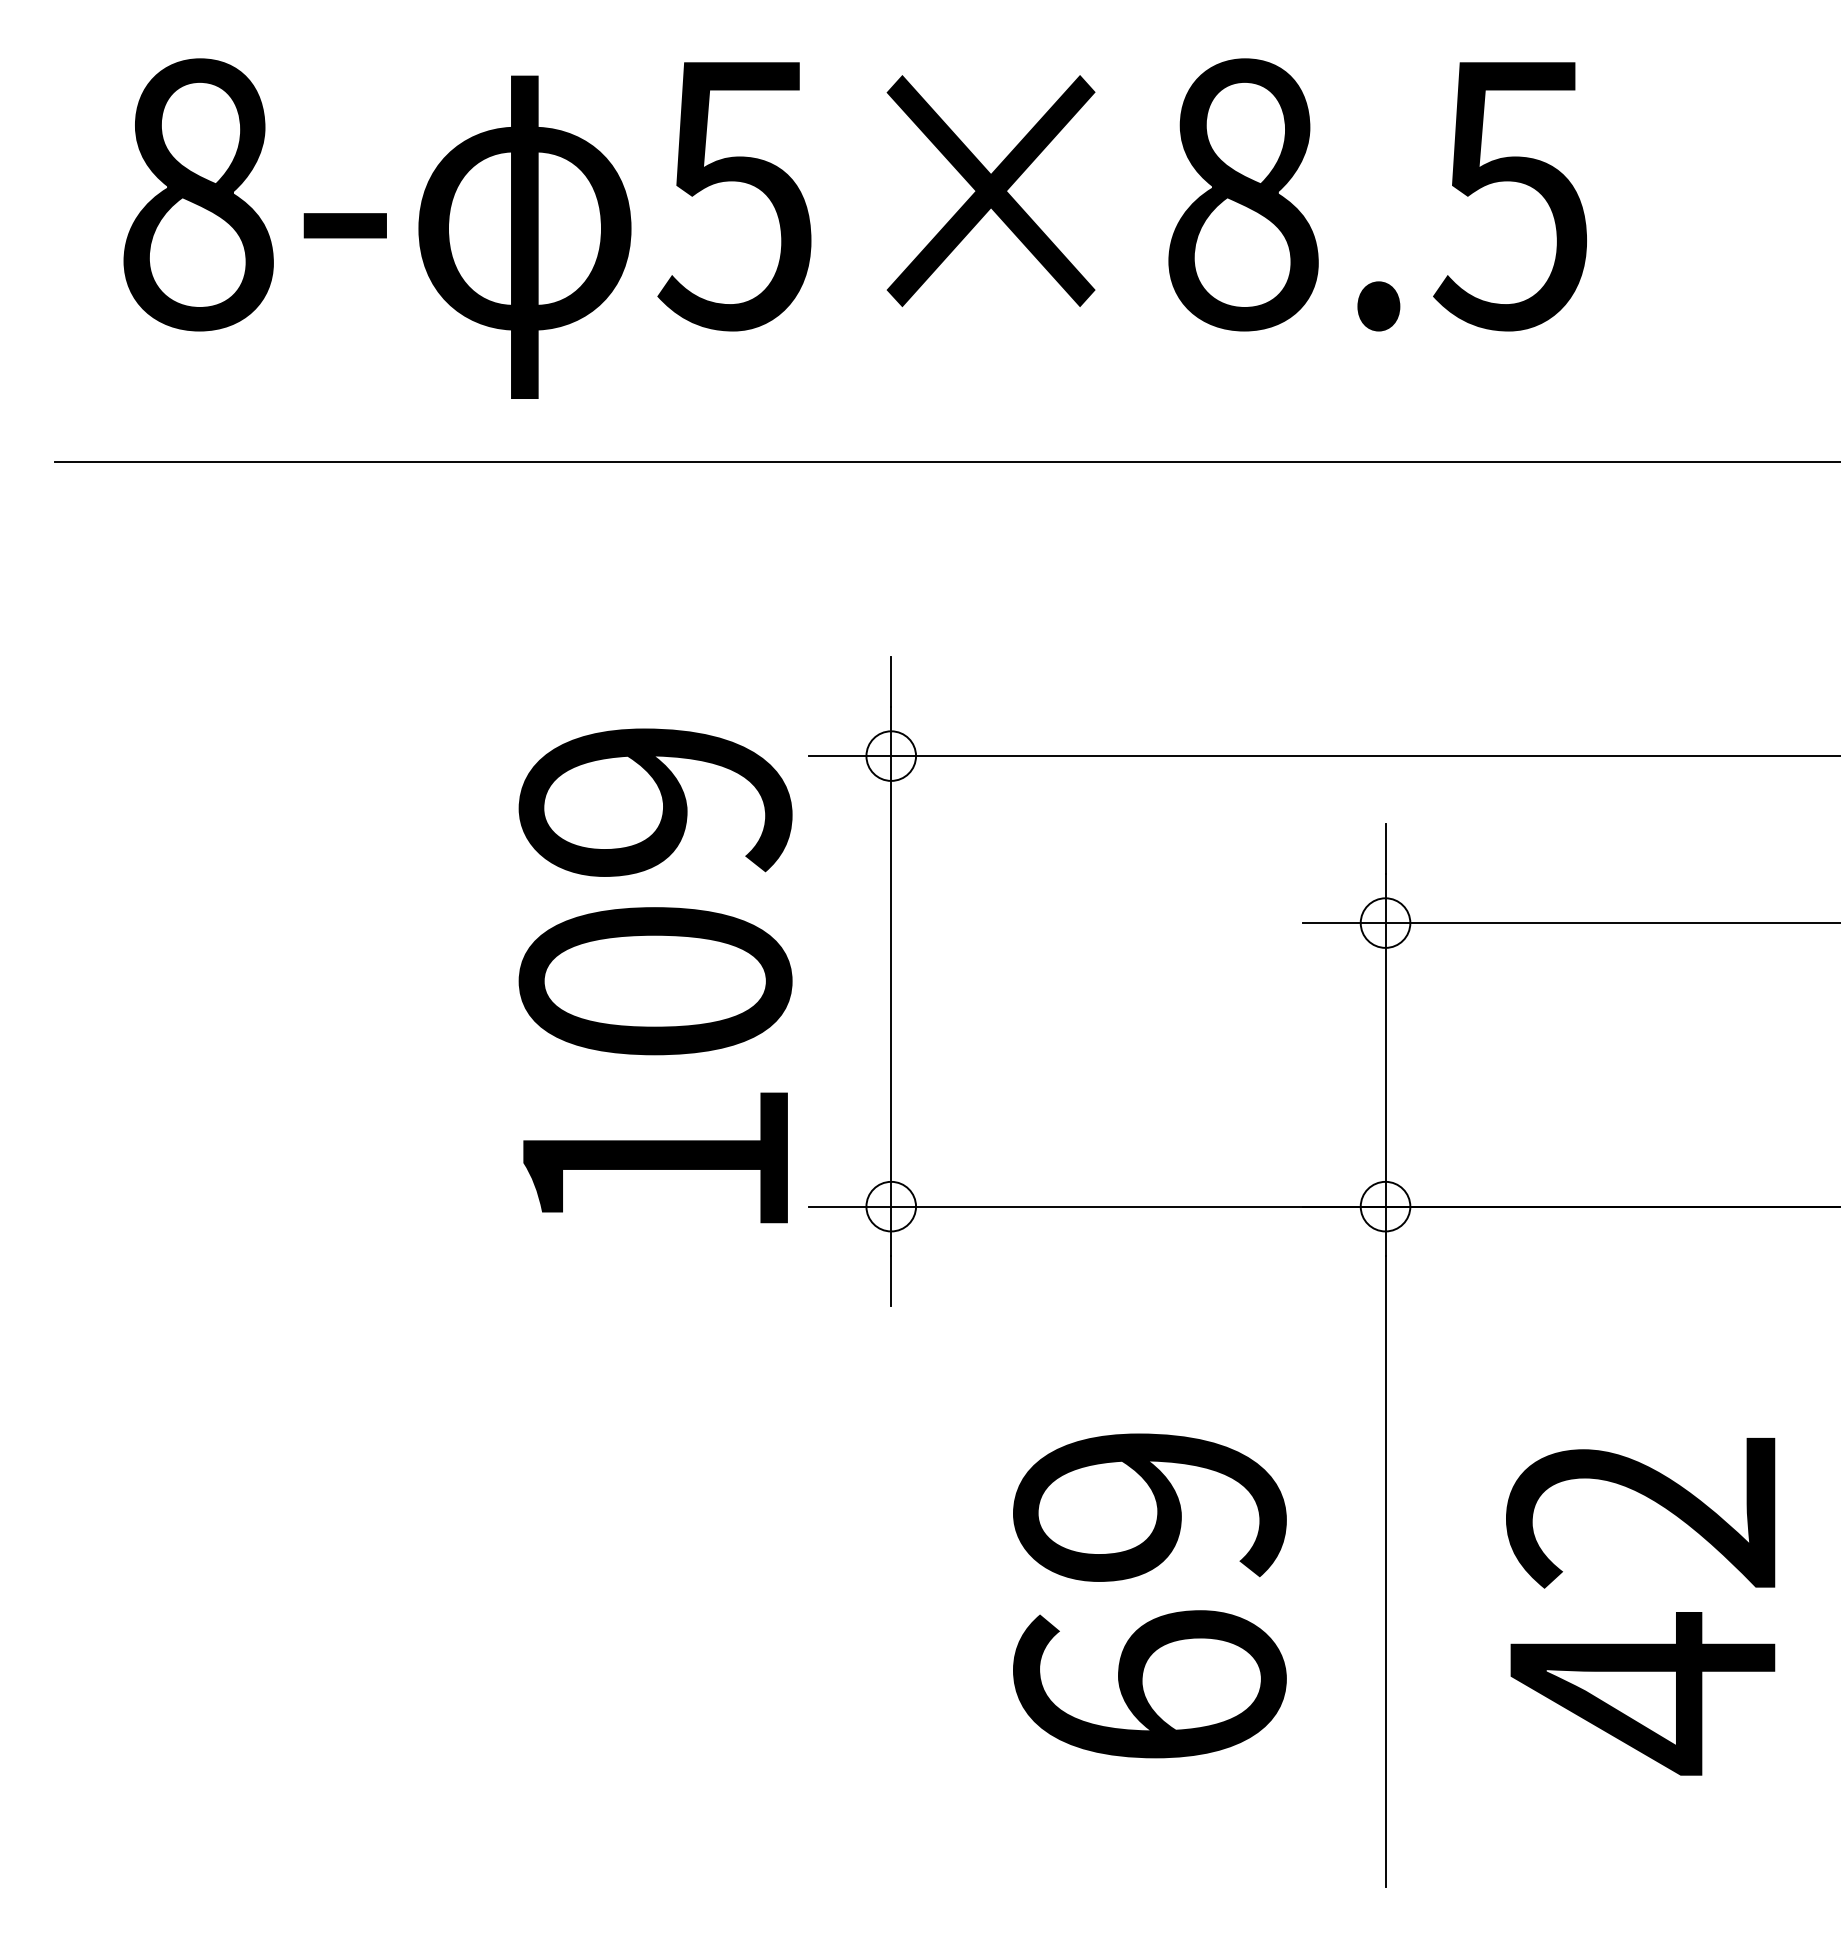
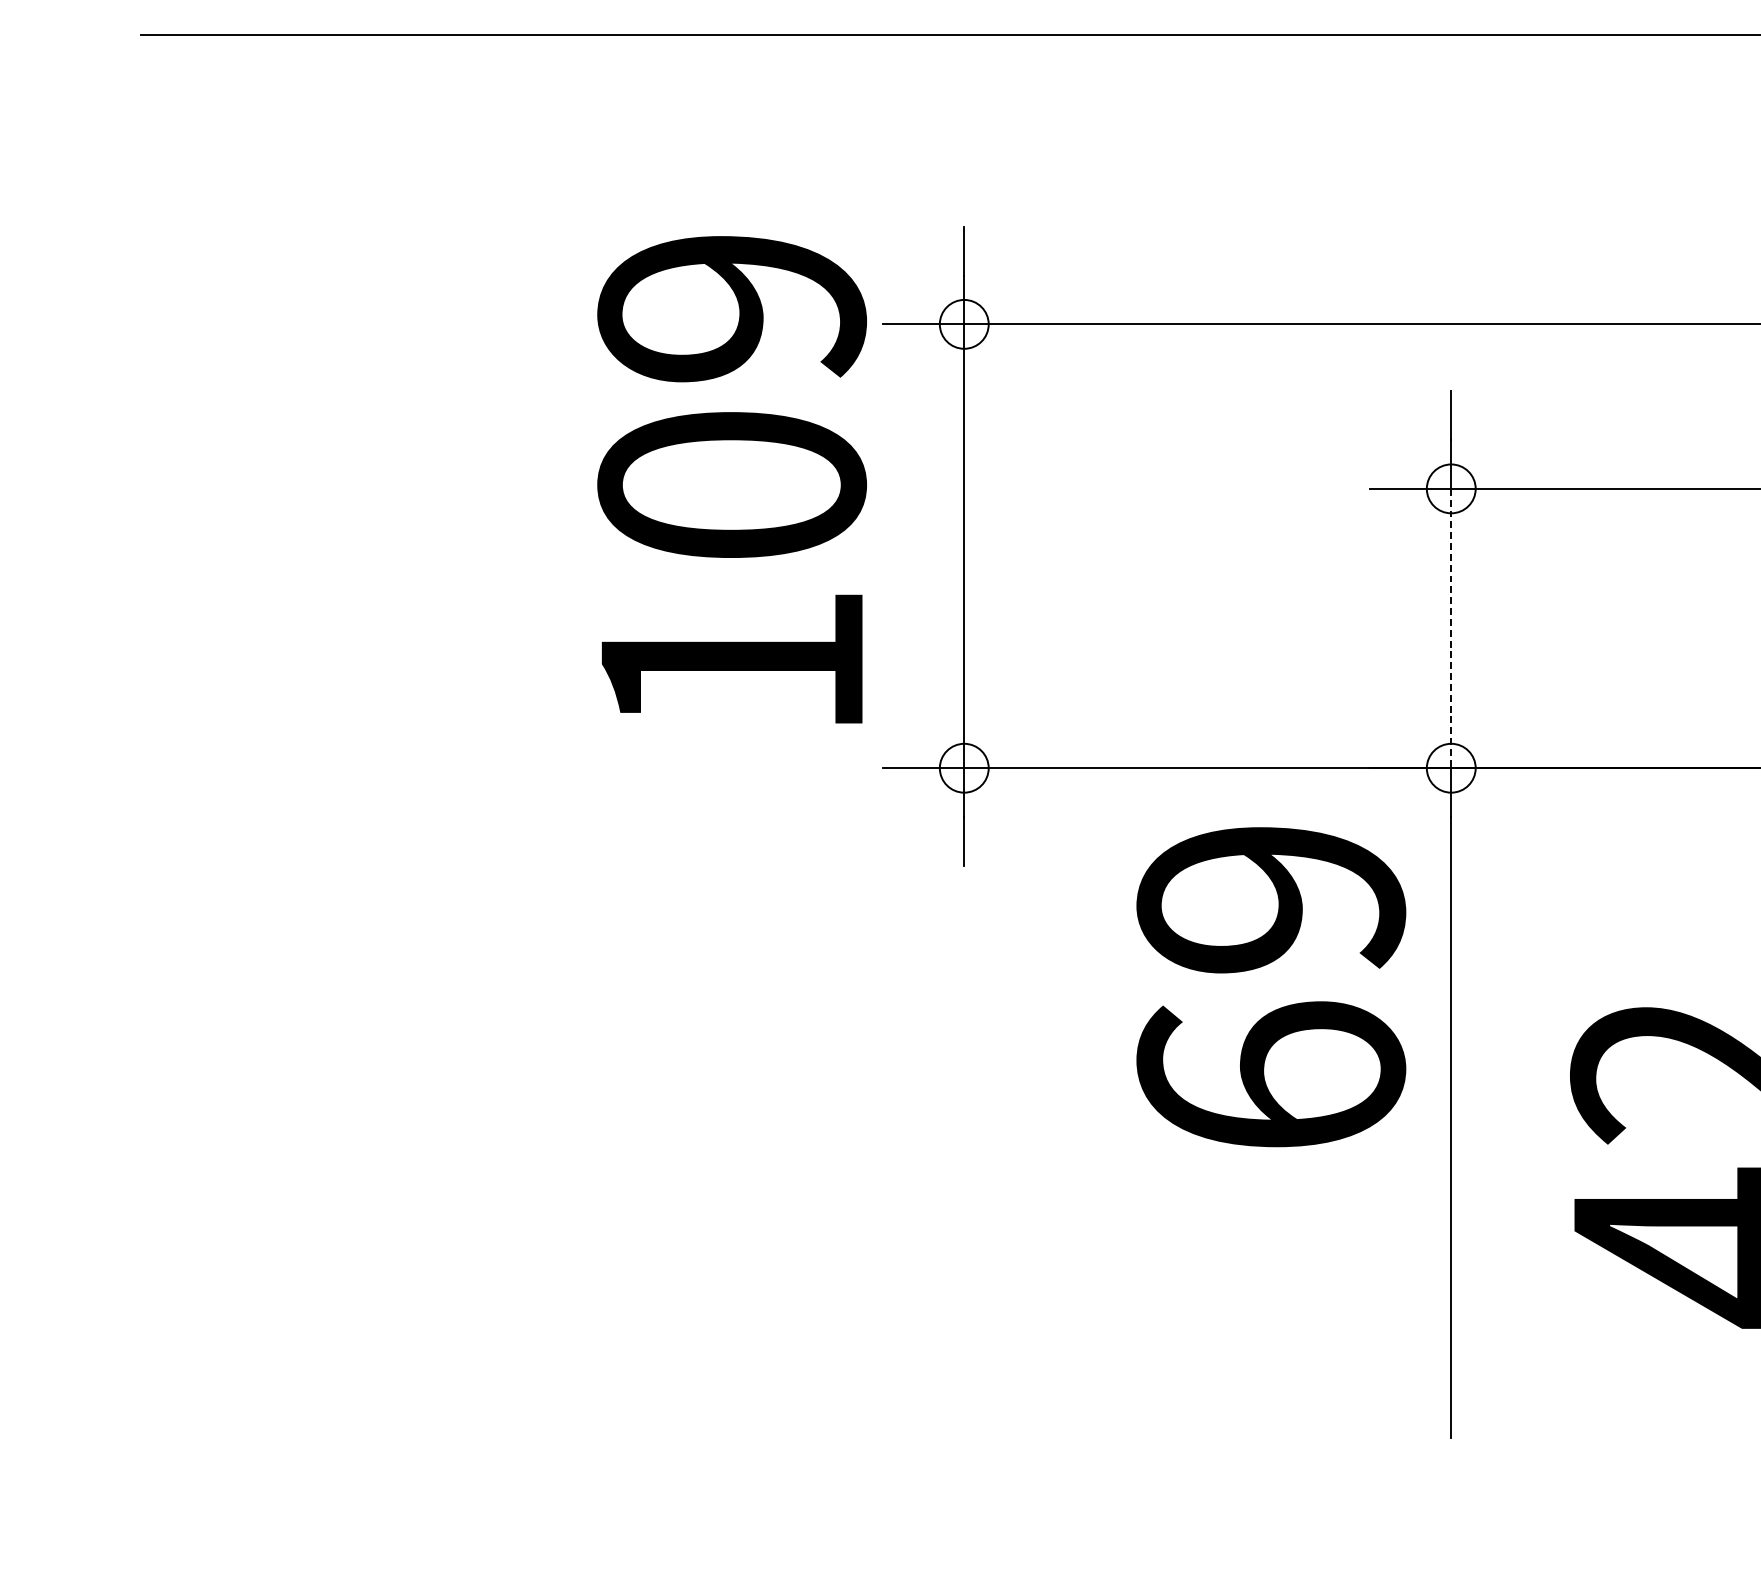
text: (655, 975) -> (732, 479), moved
line: (1385, 1064) -> (1451, 628), solid -> dashed
text: (1149, 1595) -> (1270, 986), moved

